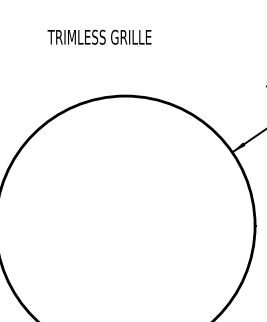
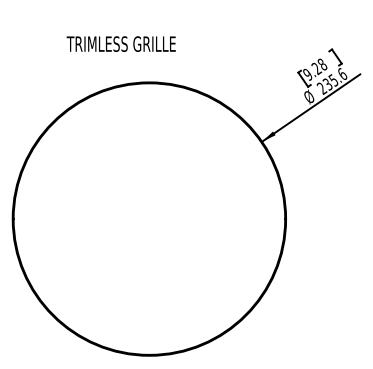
text: (98, 36) -> (120, 43), moved

